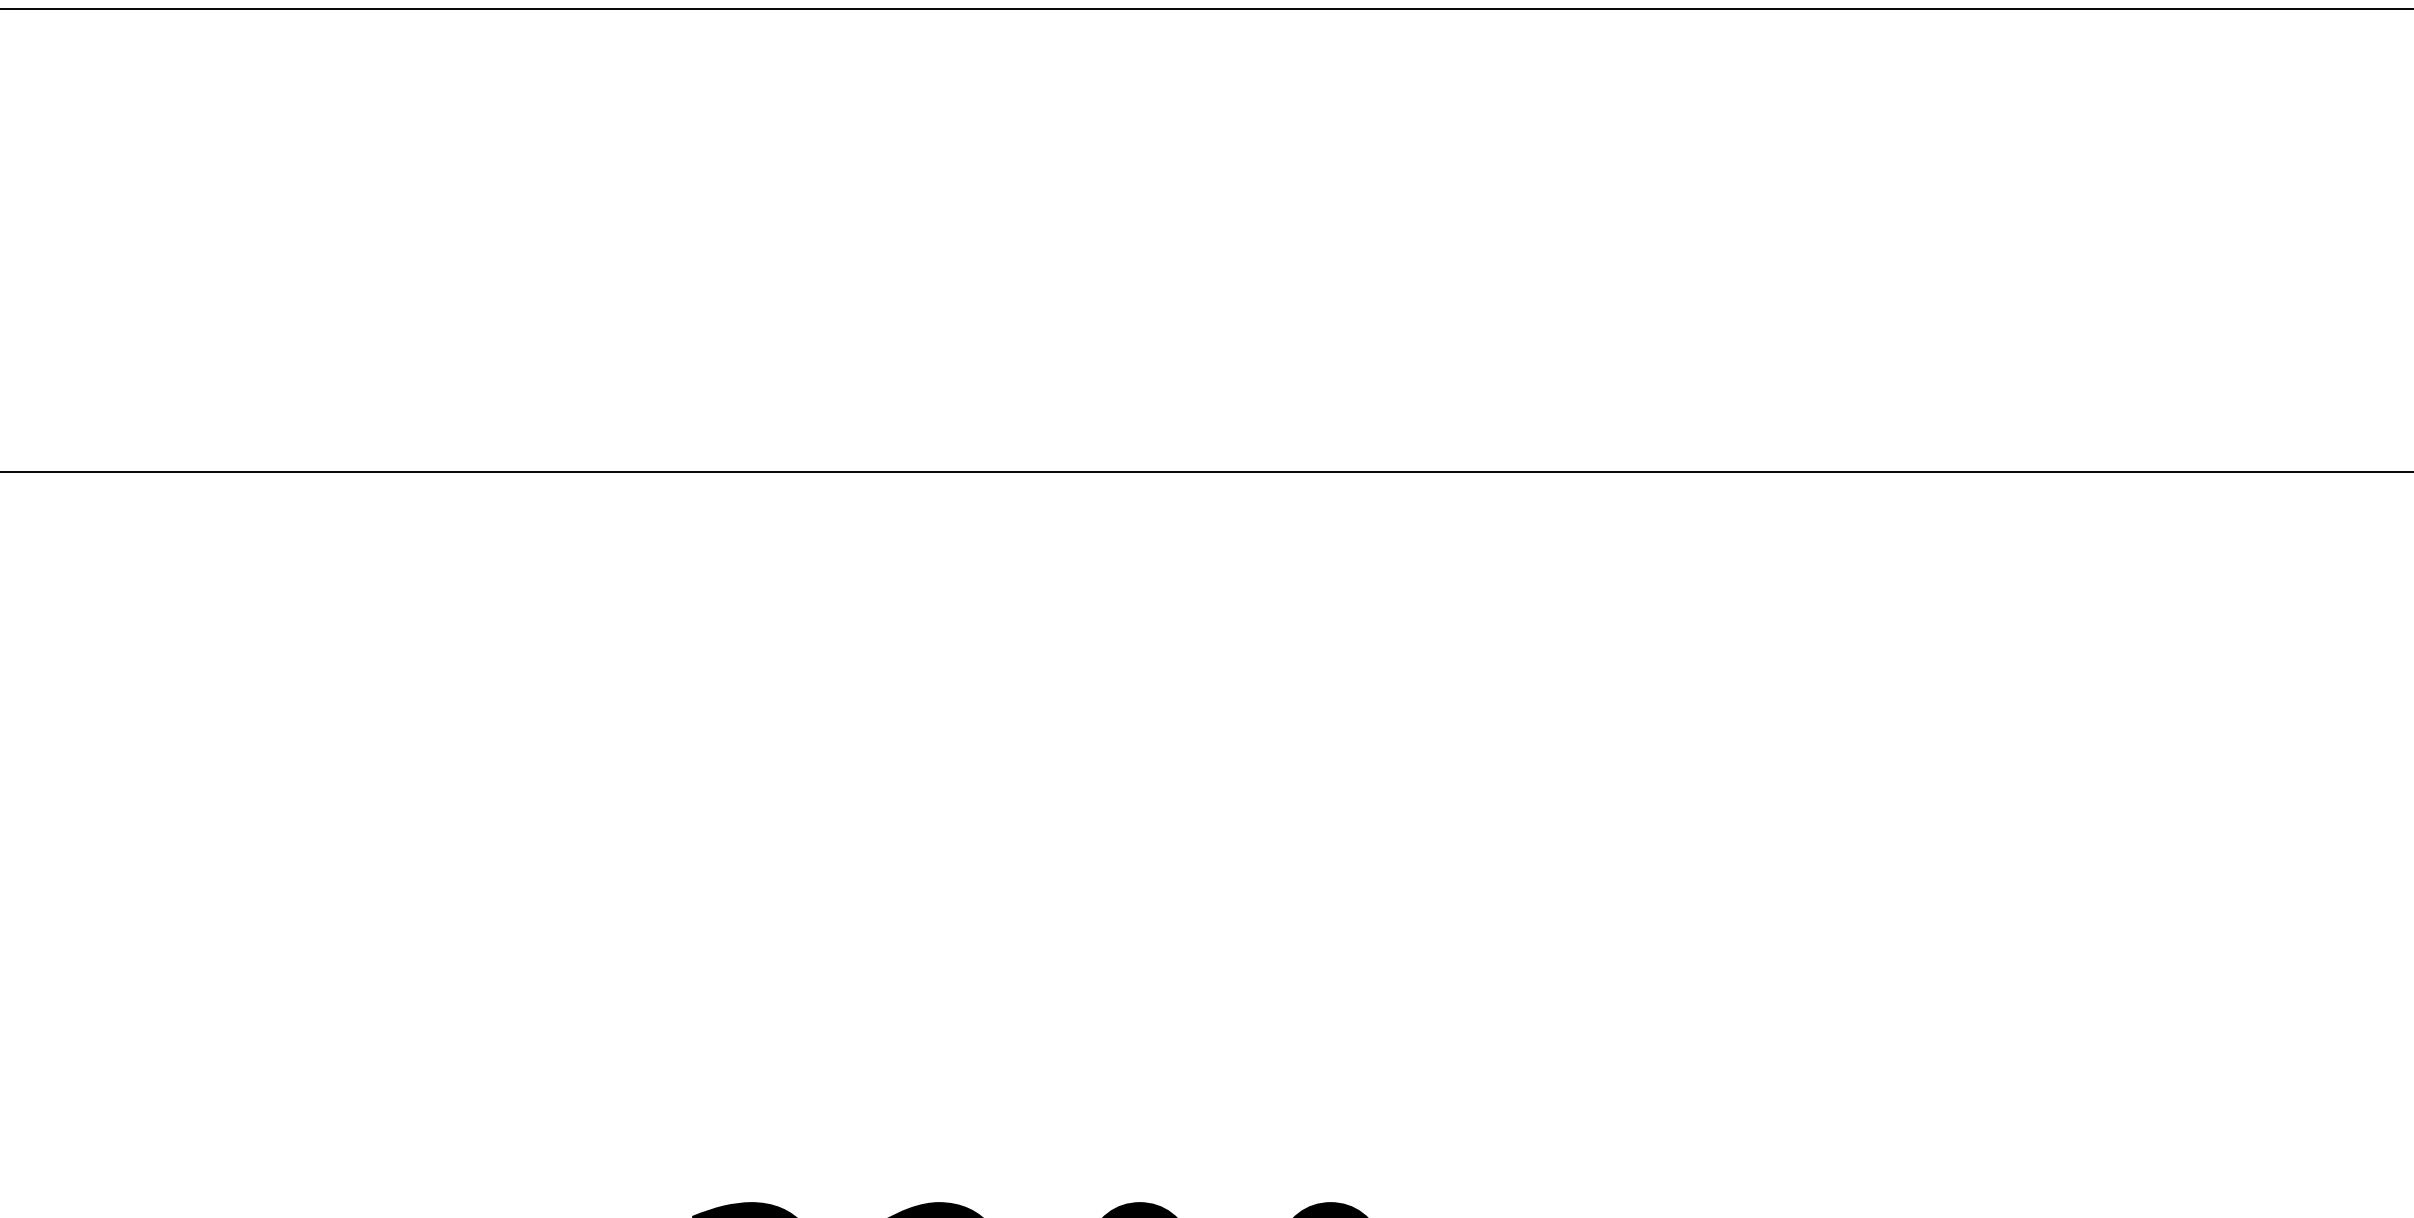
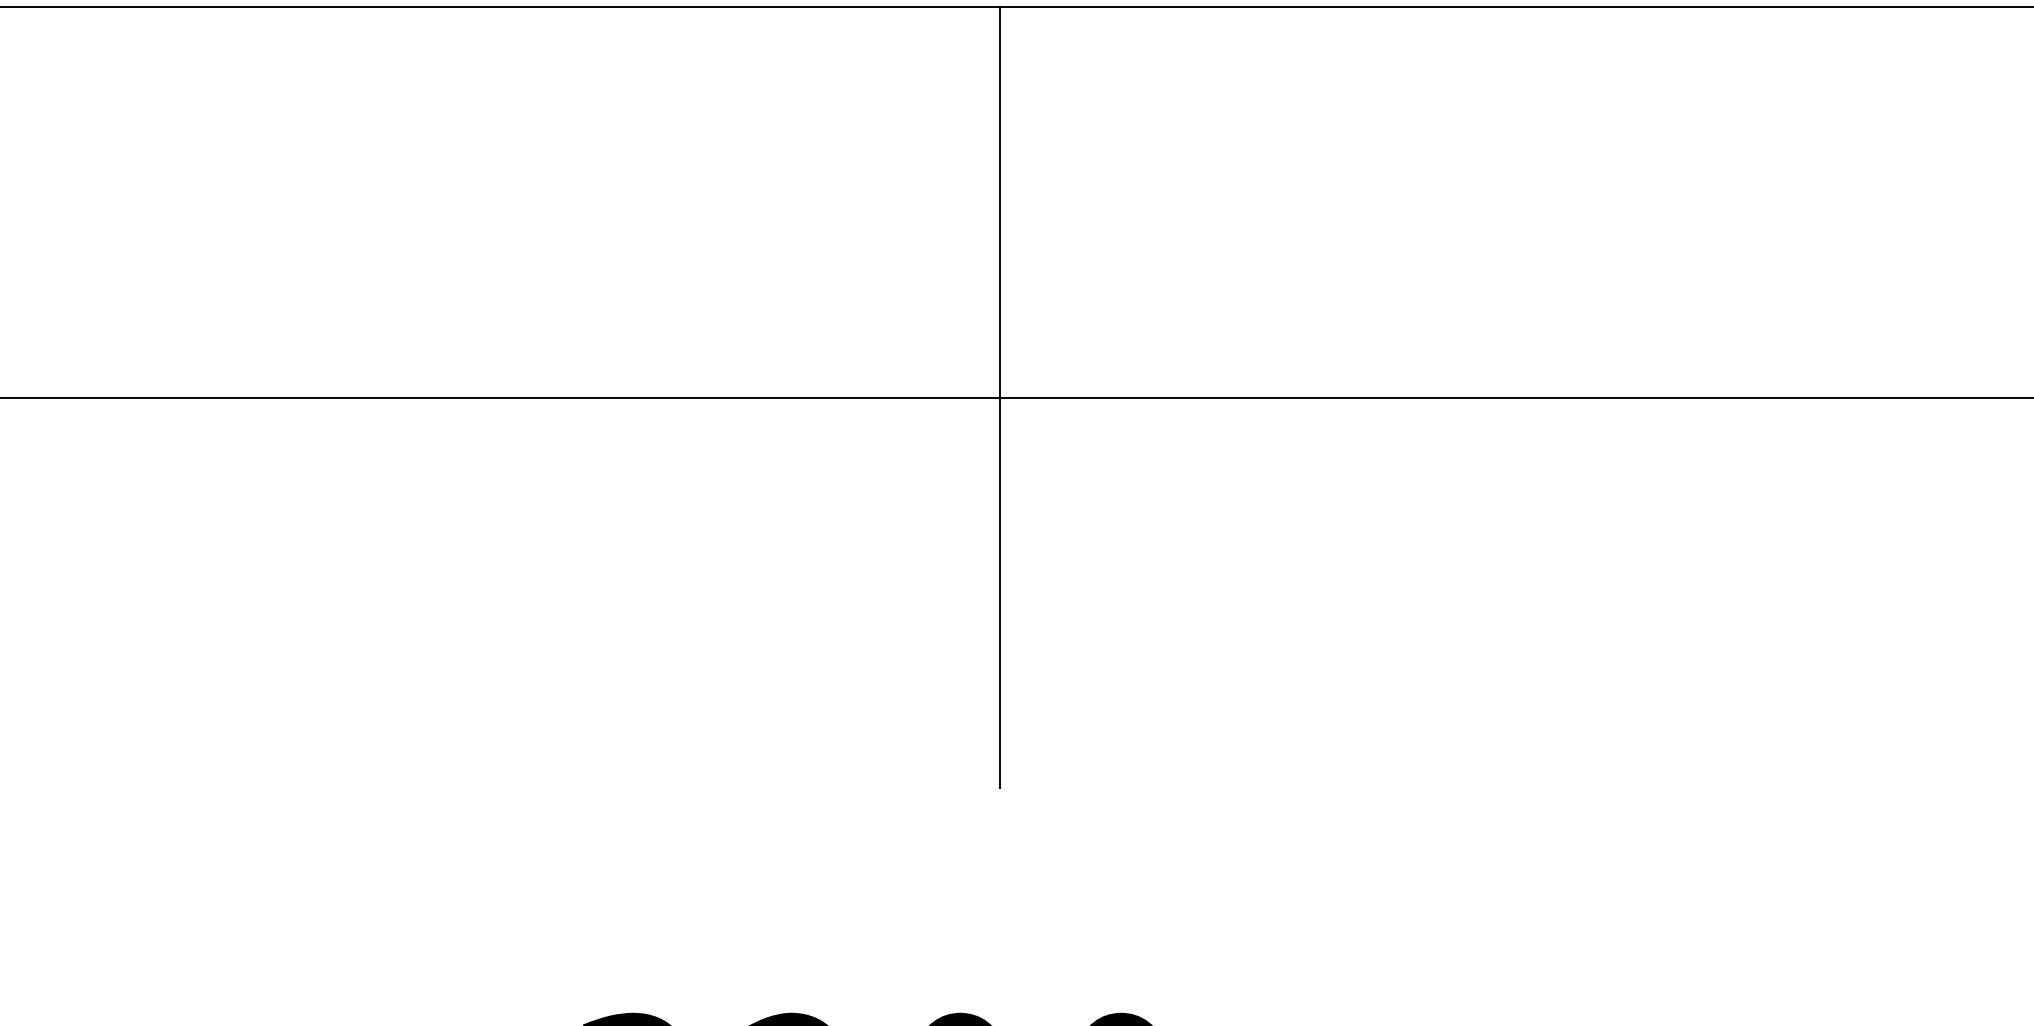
line: (1186, 472) -> (999, 397), added

